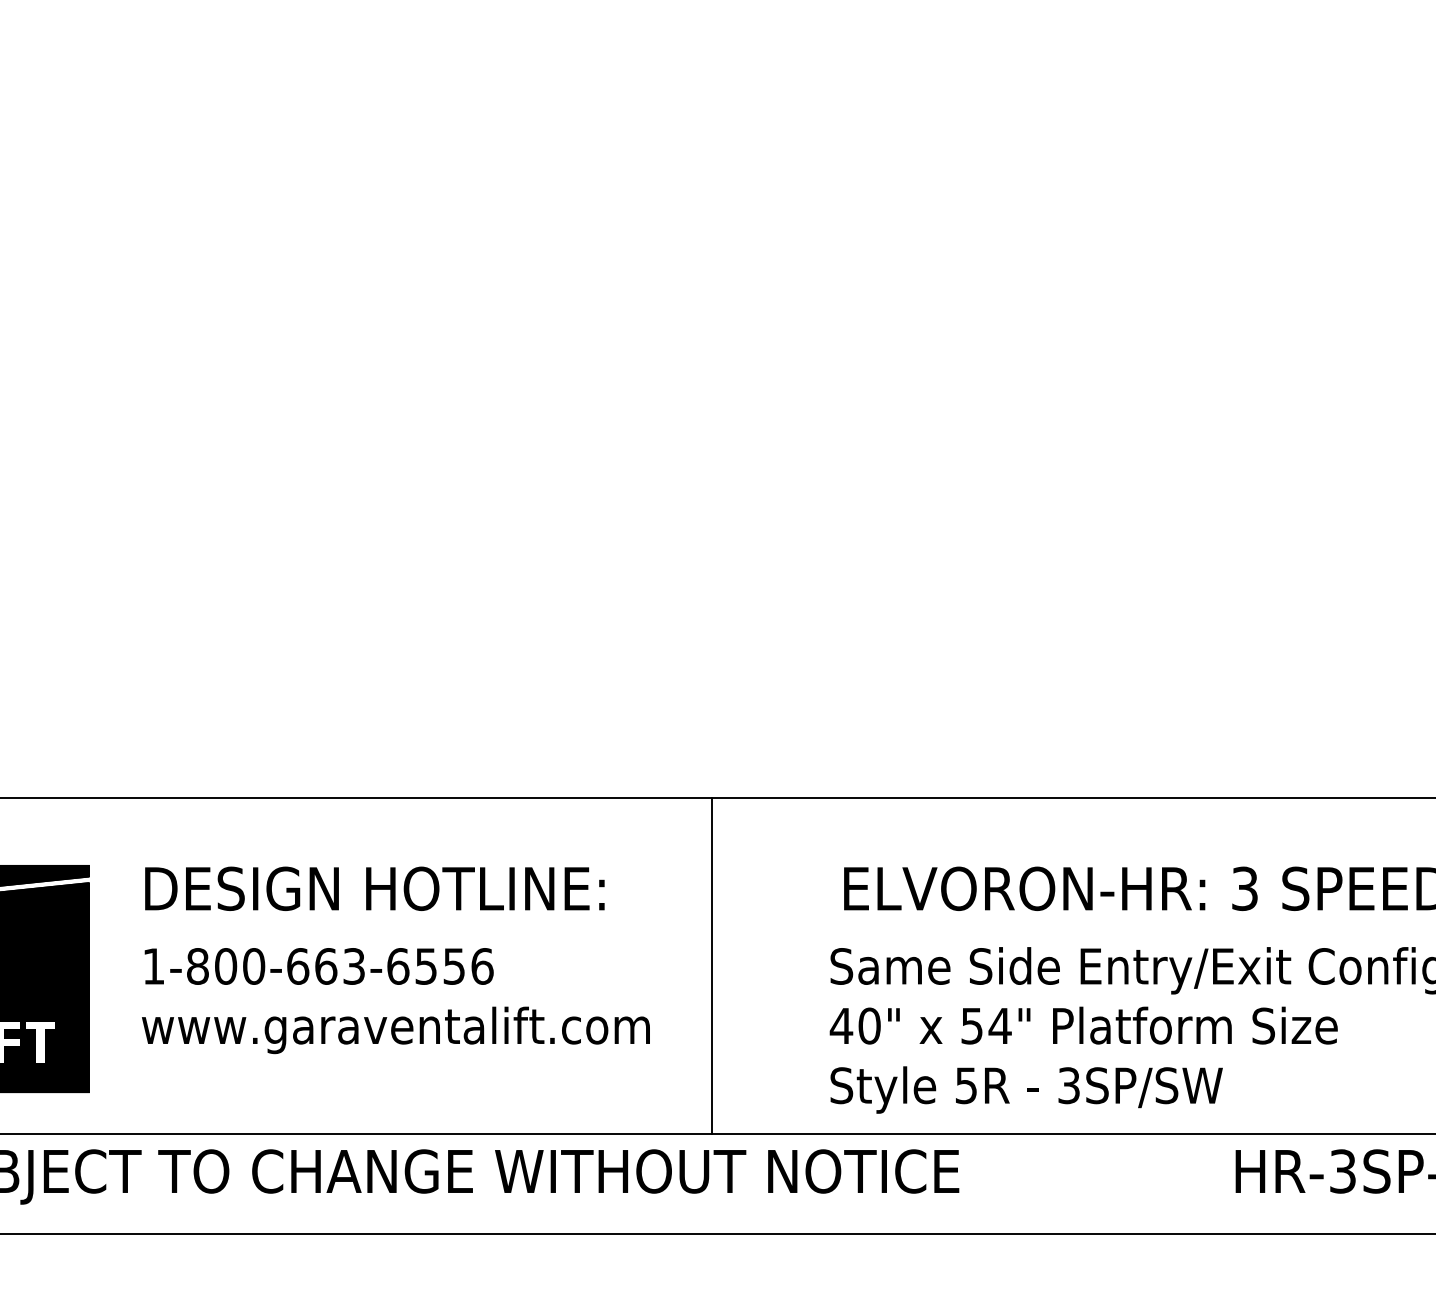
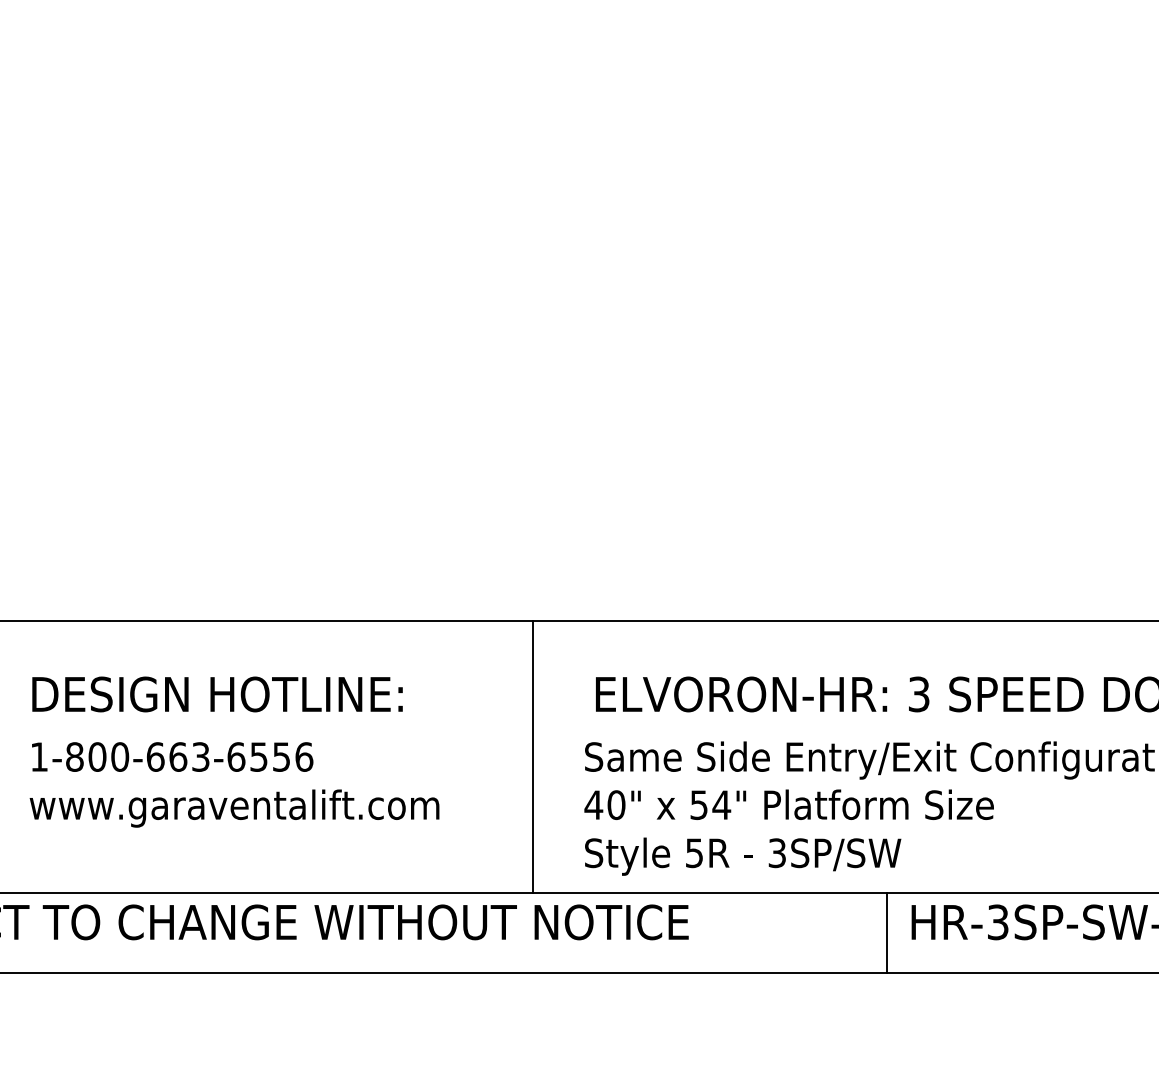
line: (712, 965) -> (532, 756), moved
line: (1205, 1184) -> (887, 932), added

